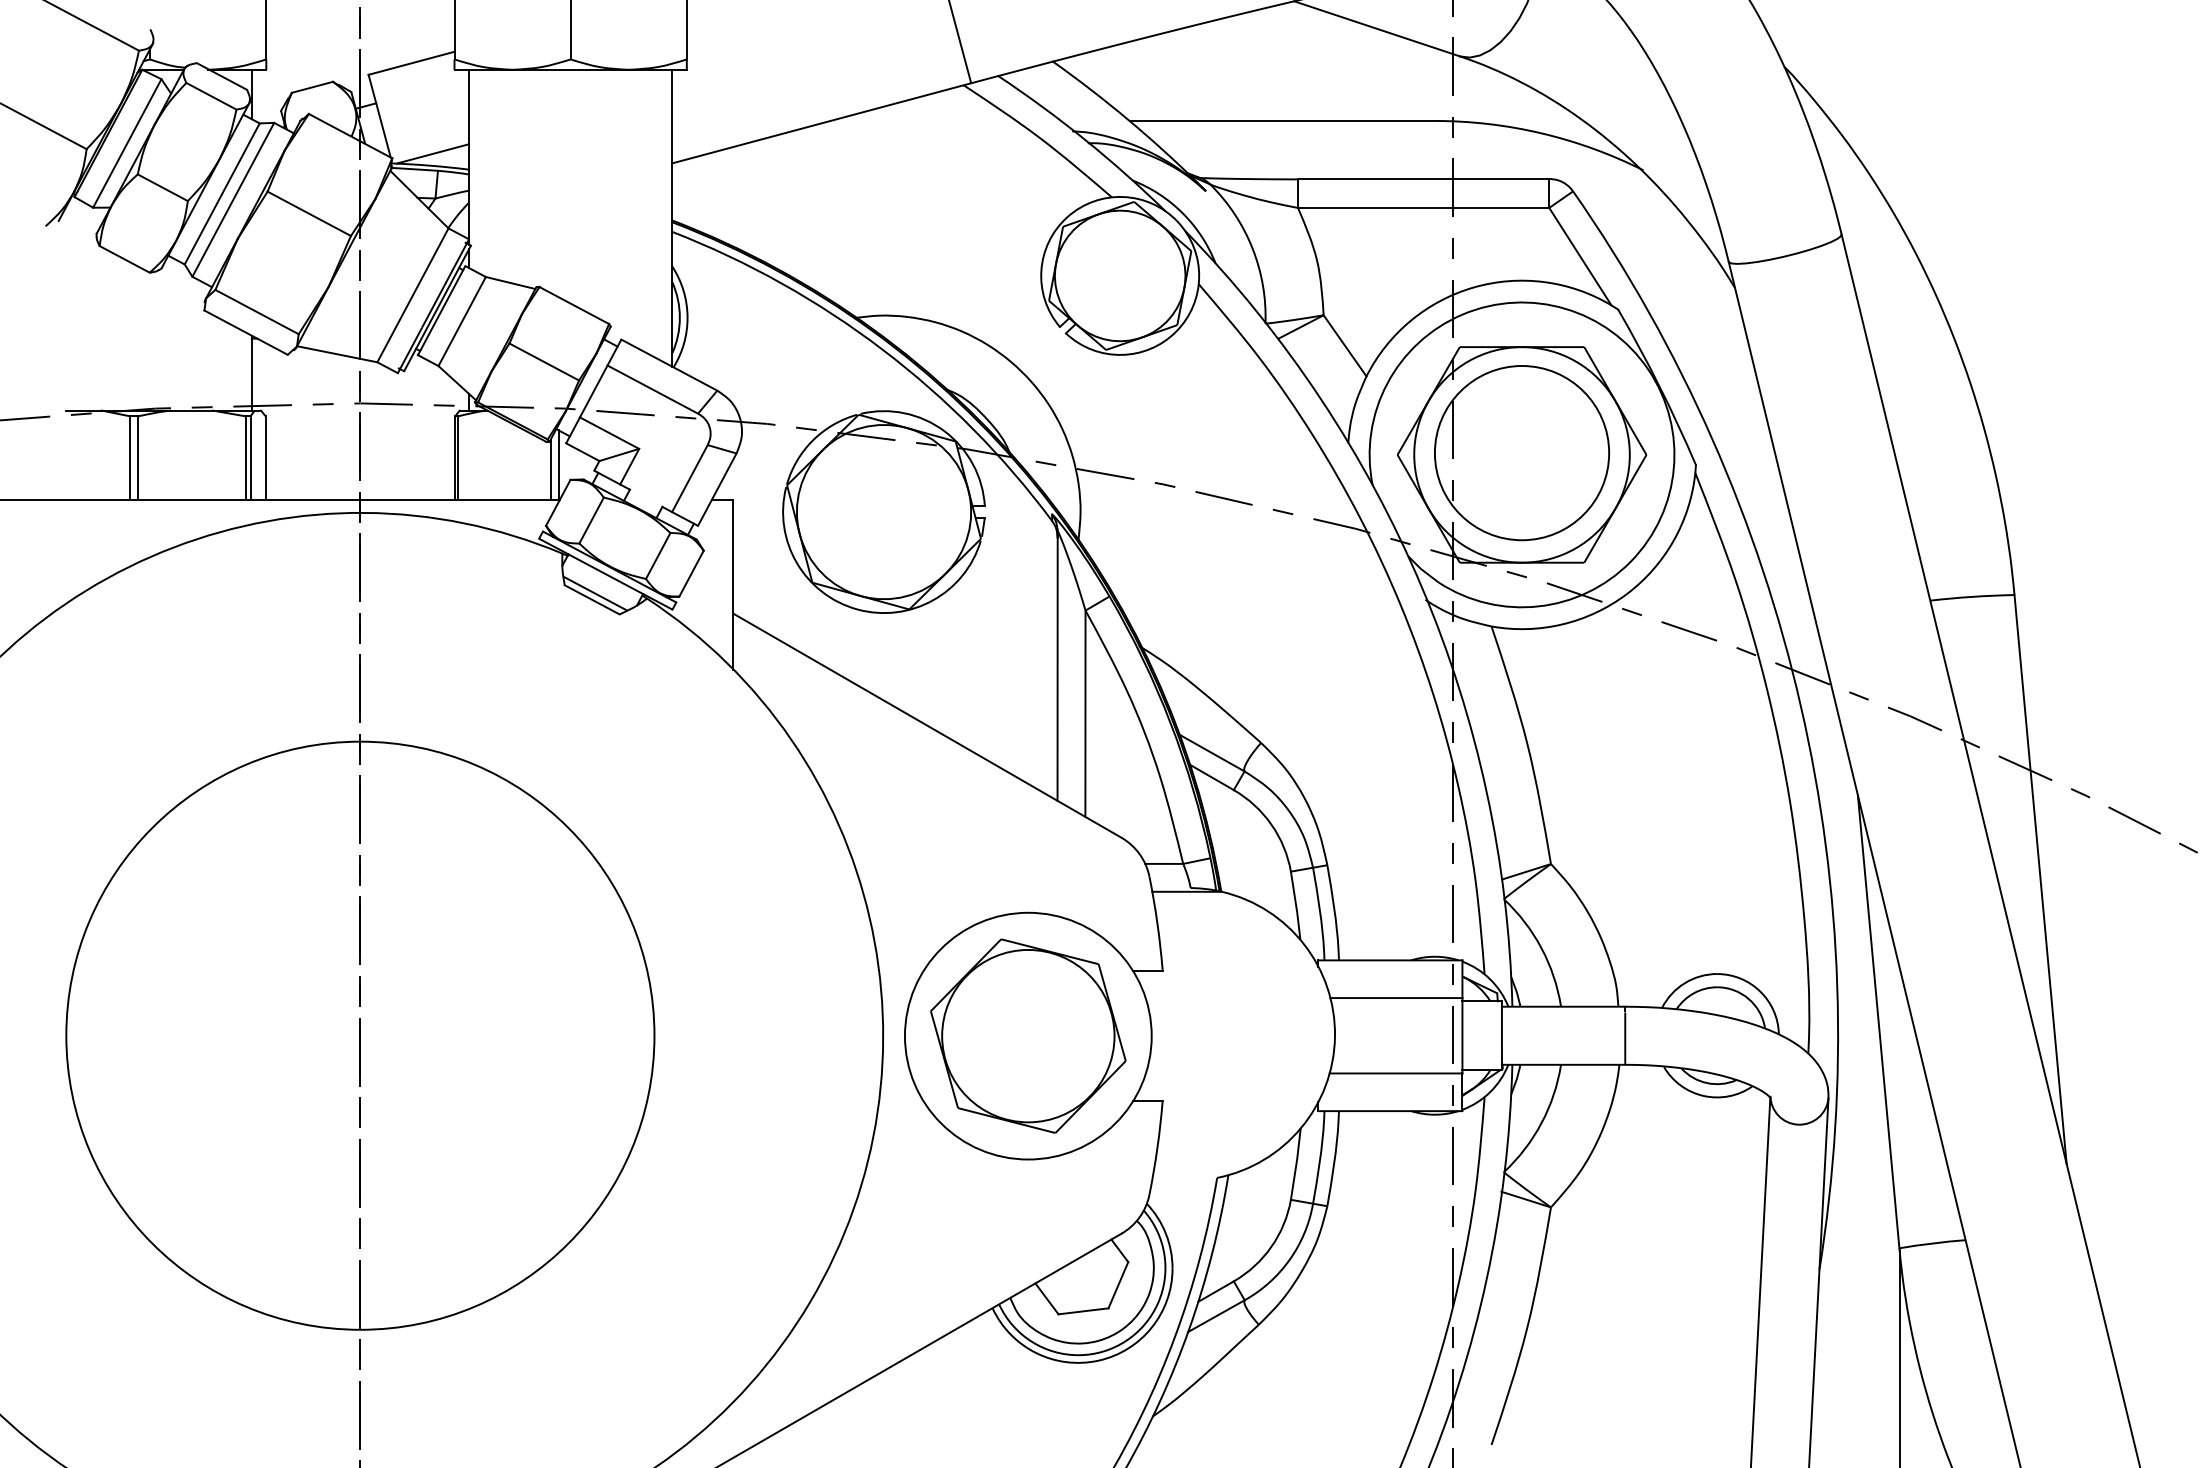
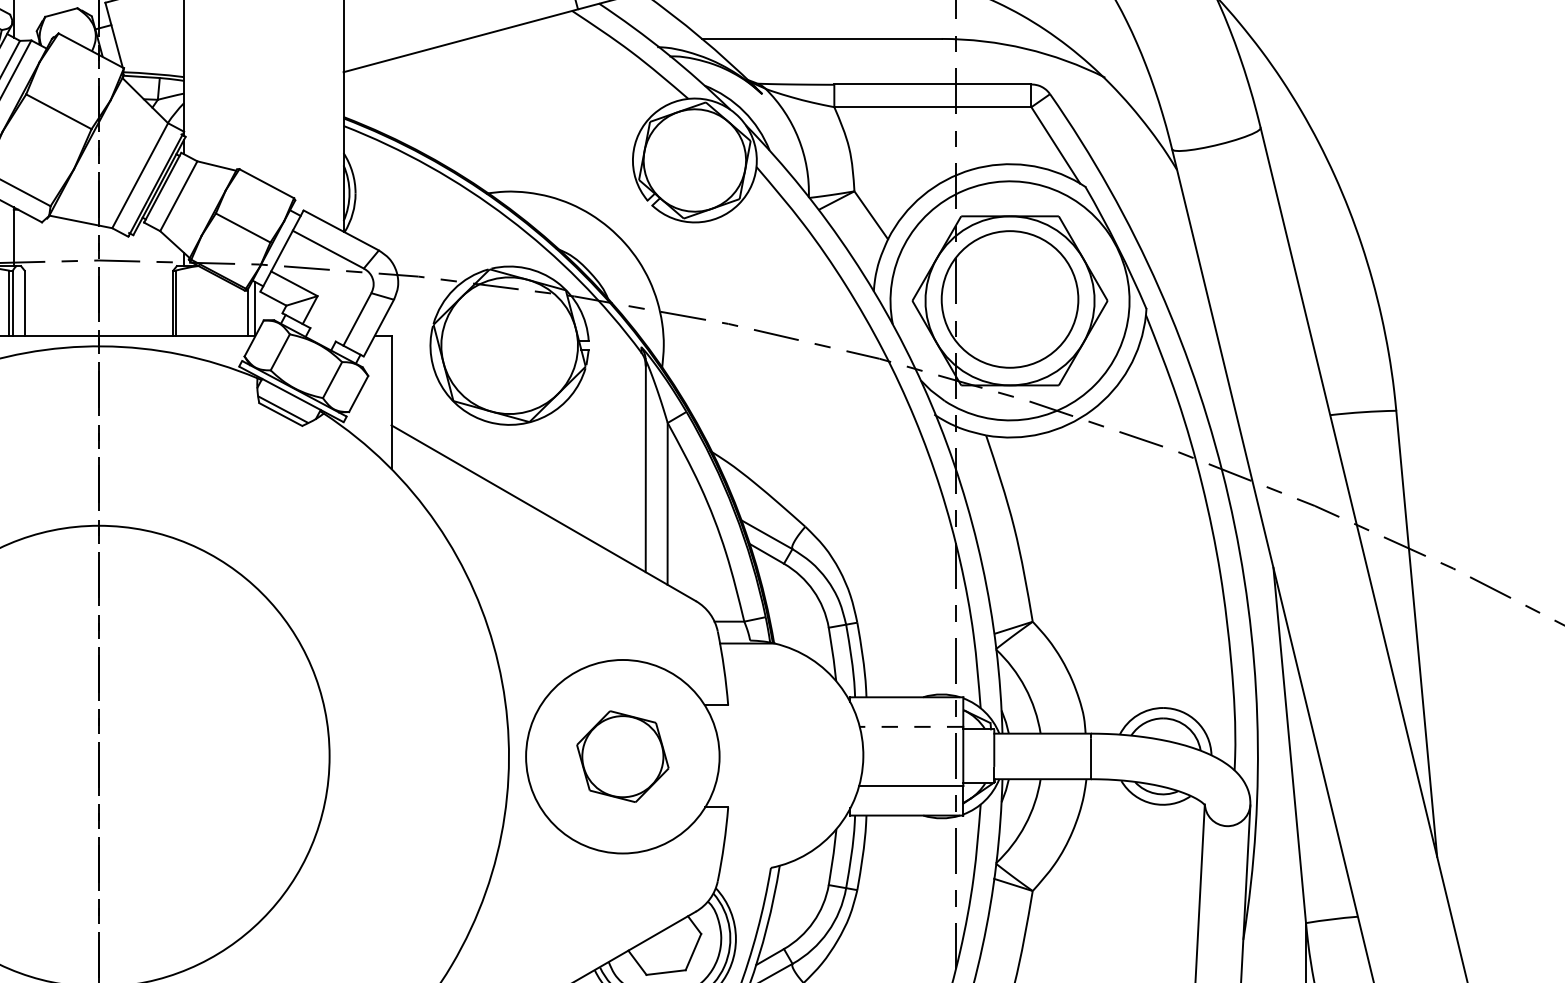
line: (432, 153) -> (155, 64), removed
line: (1396, 998) -> (911, 727), solid -> dashed
part: (1028, 1035) -> (622, 756), size x0.6

